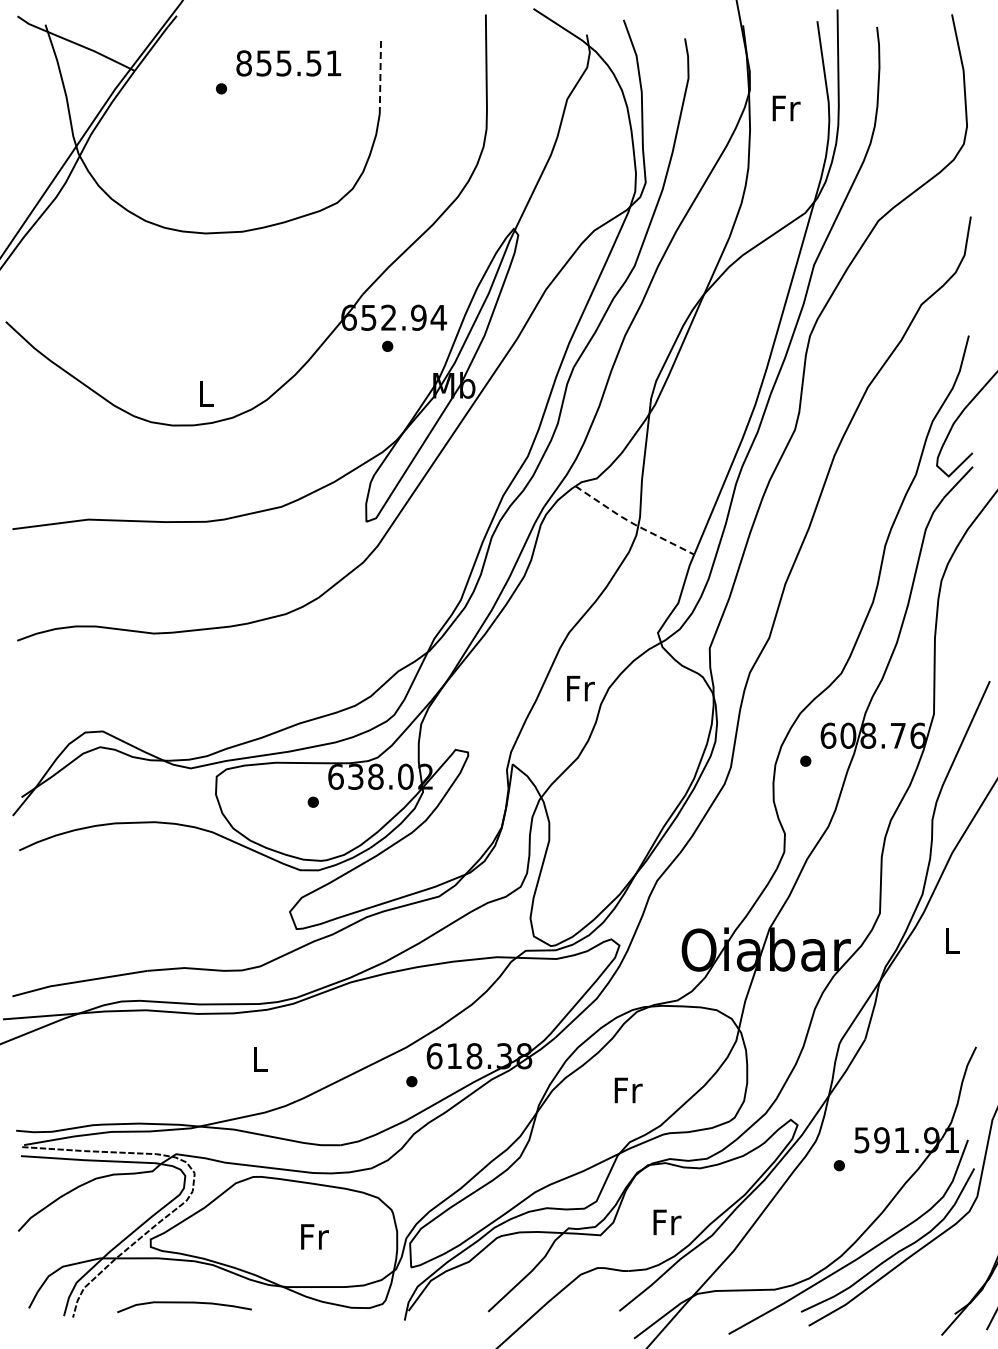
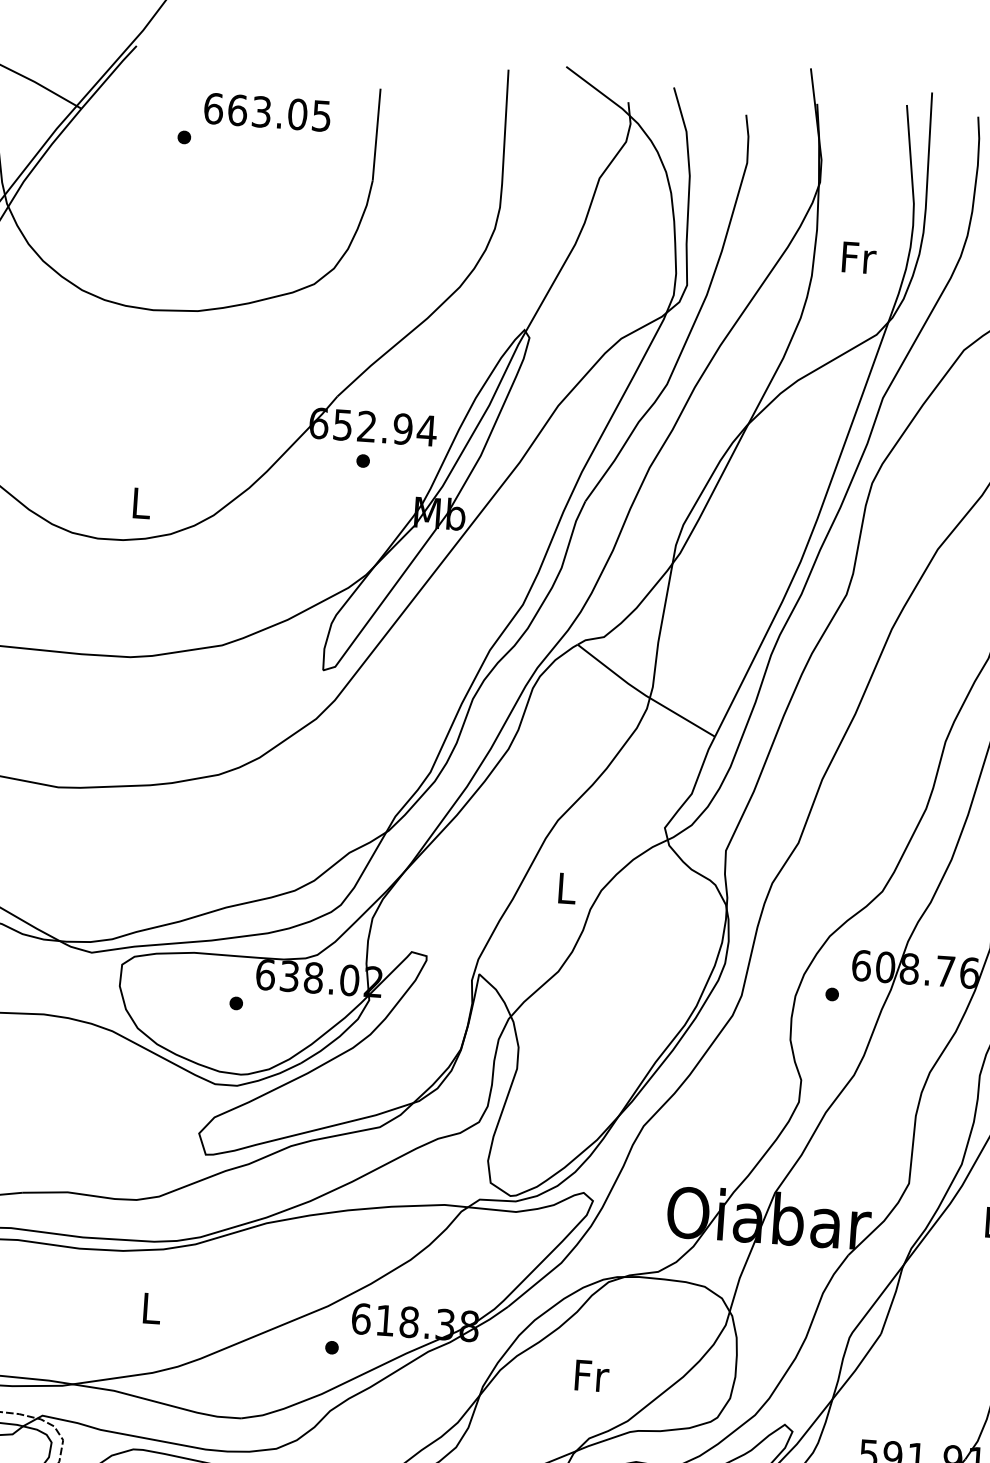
text: (288, 63) -> (267, 112), 855.51 -> 663.05
line: (380, 75) -> (376, 134), dashed -> solid
text: (786, 108) -> (859, 257), moved
line: (633, 523) -> (644, 694), dashed -> solid
text: (580, 688) -> (567, 888), Fr -> L

